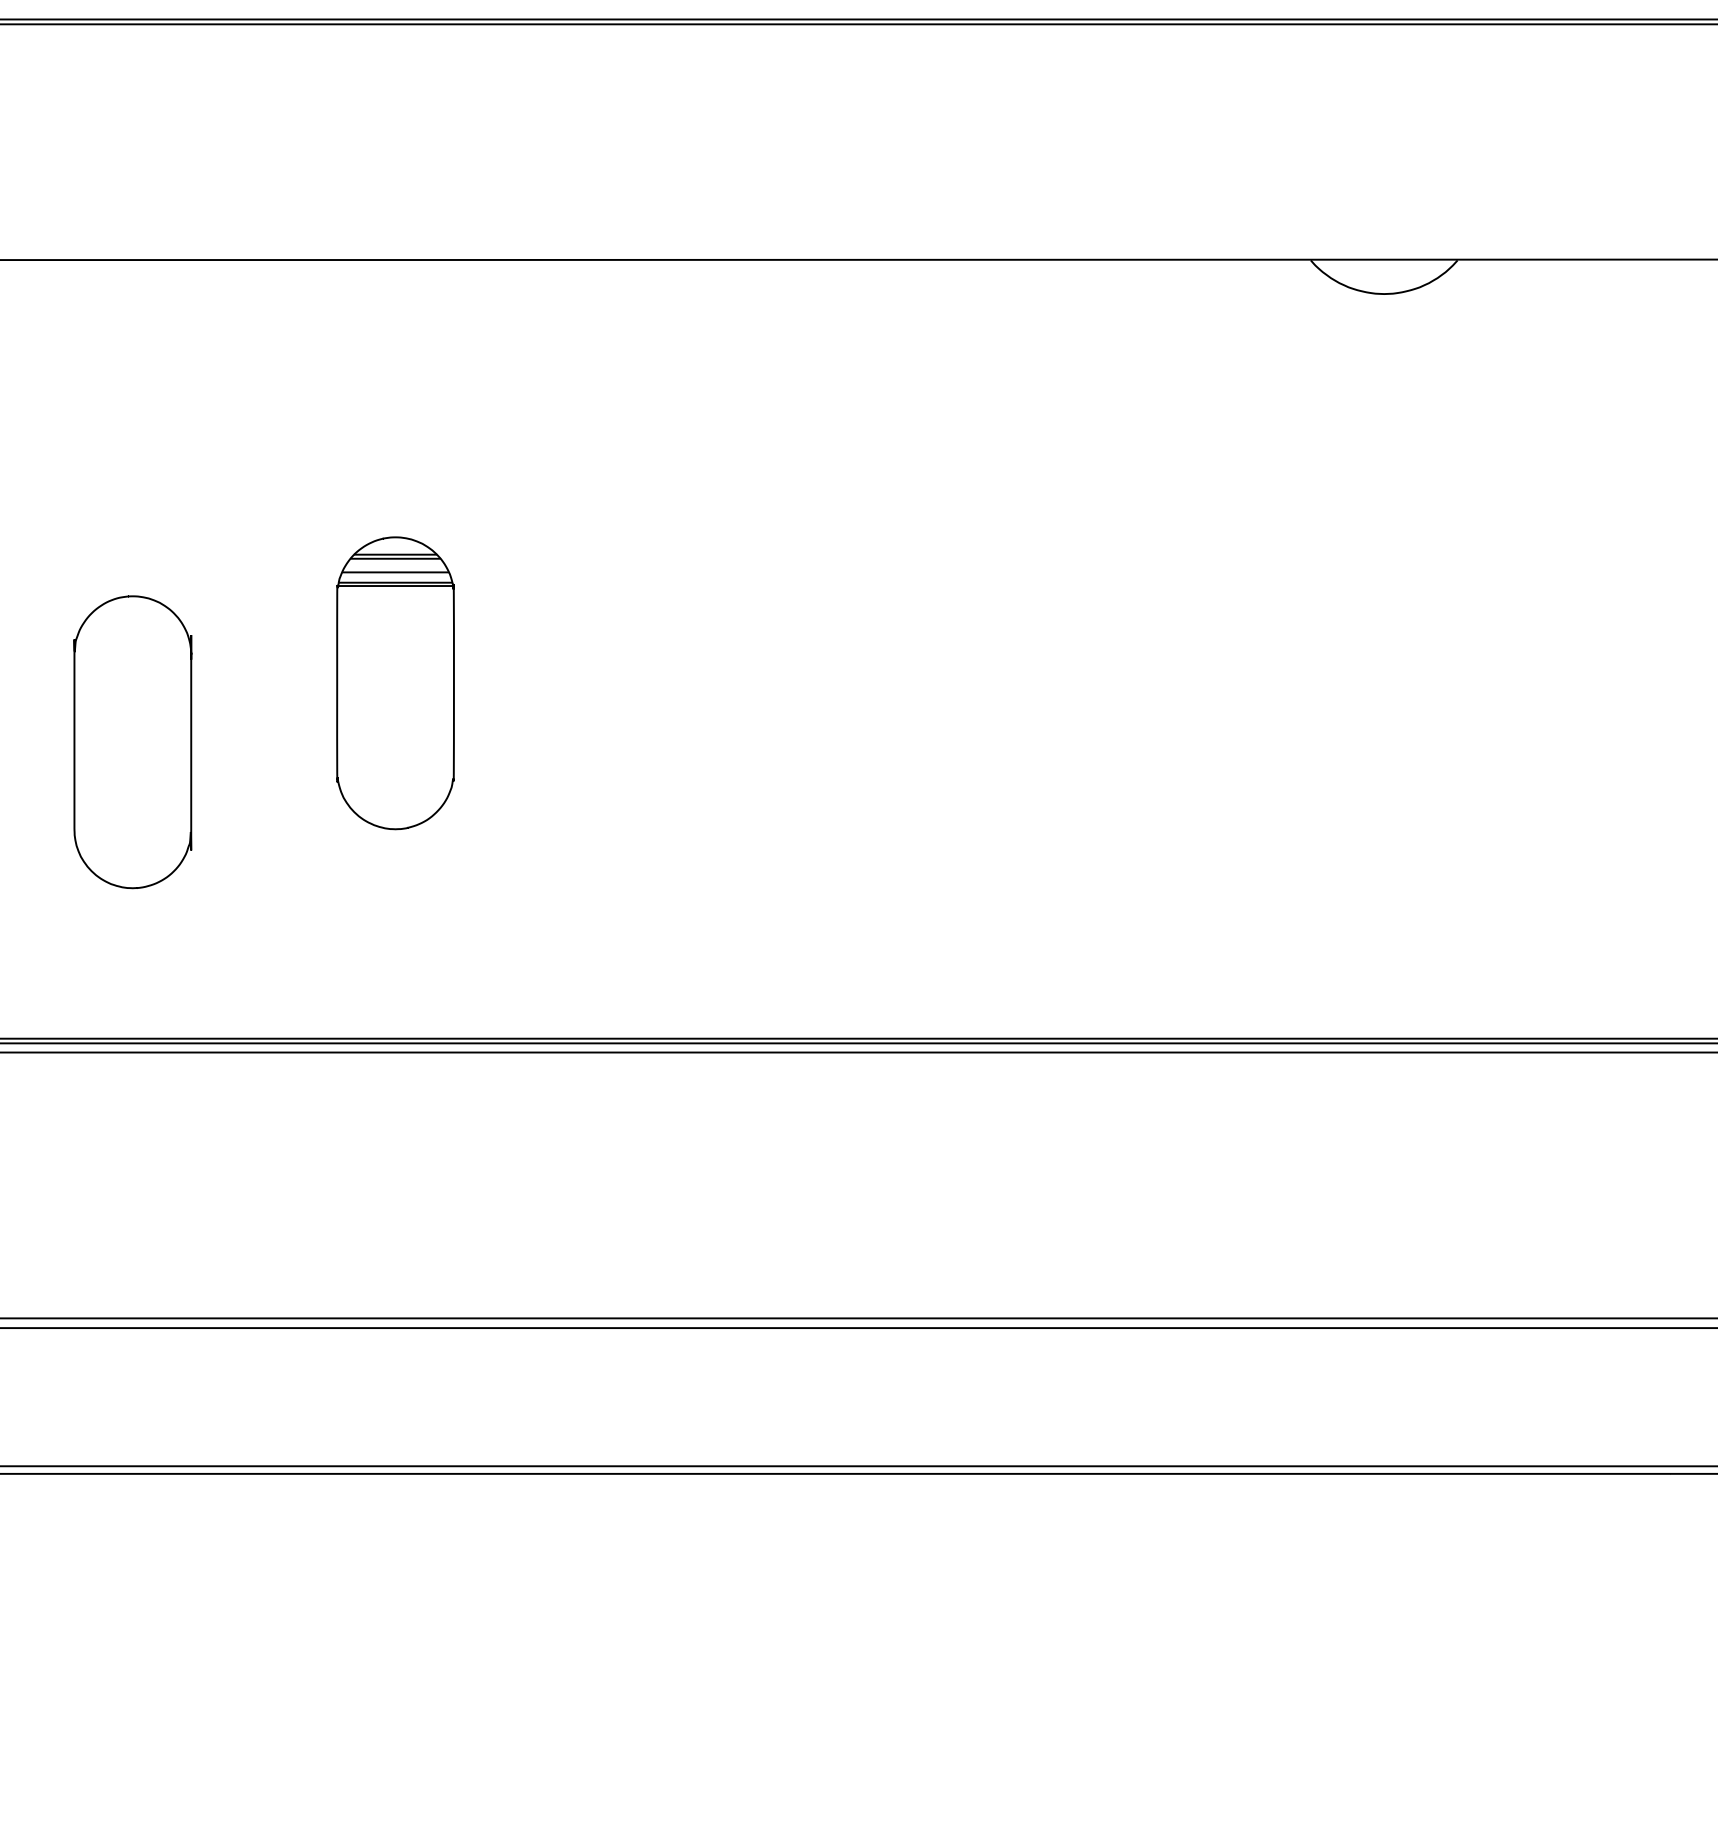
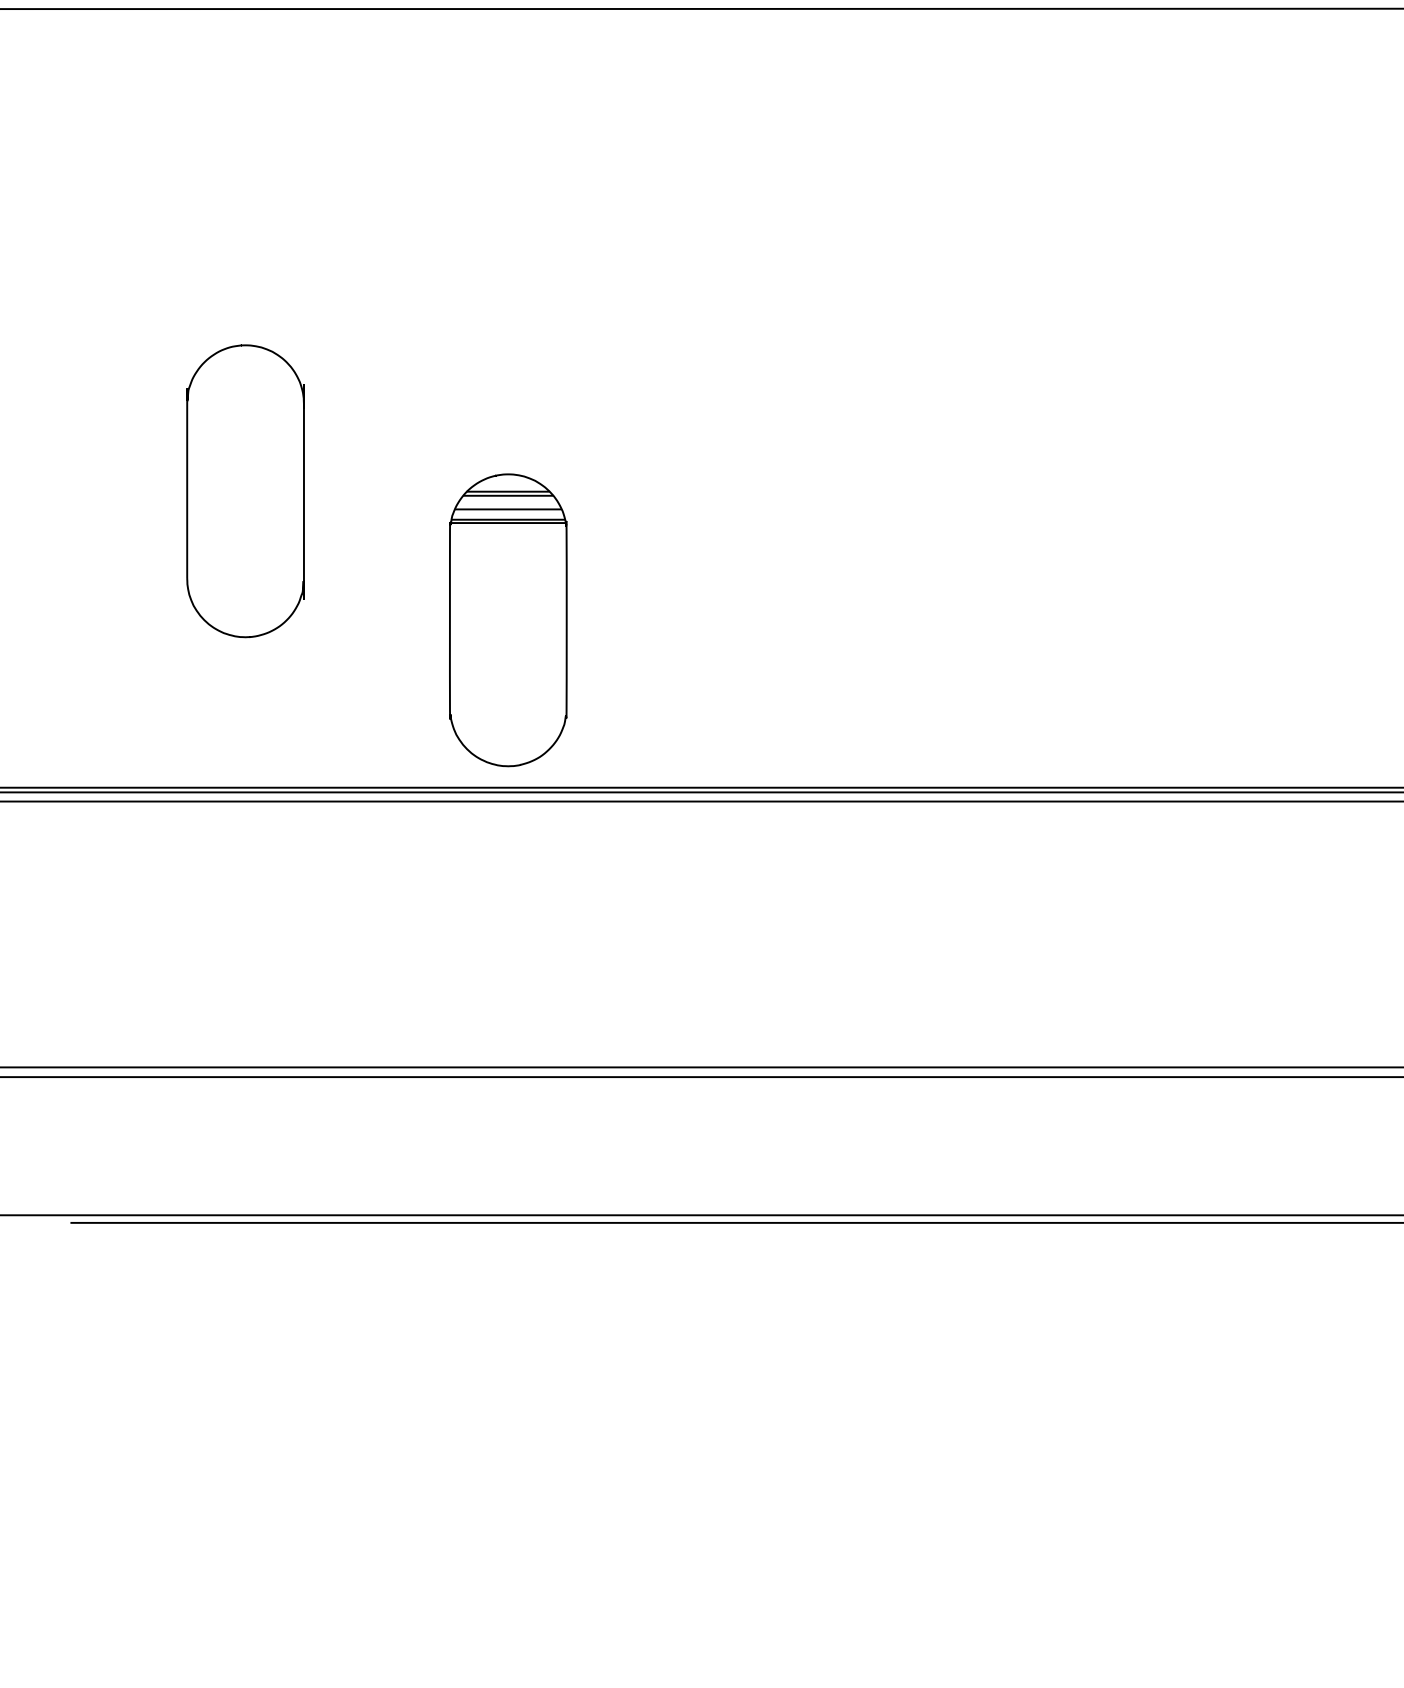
part: (395, 683) -> (508, 620), moved

